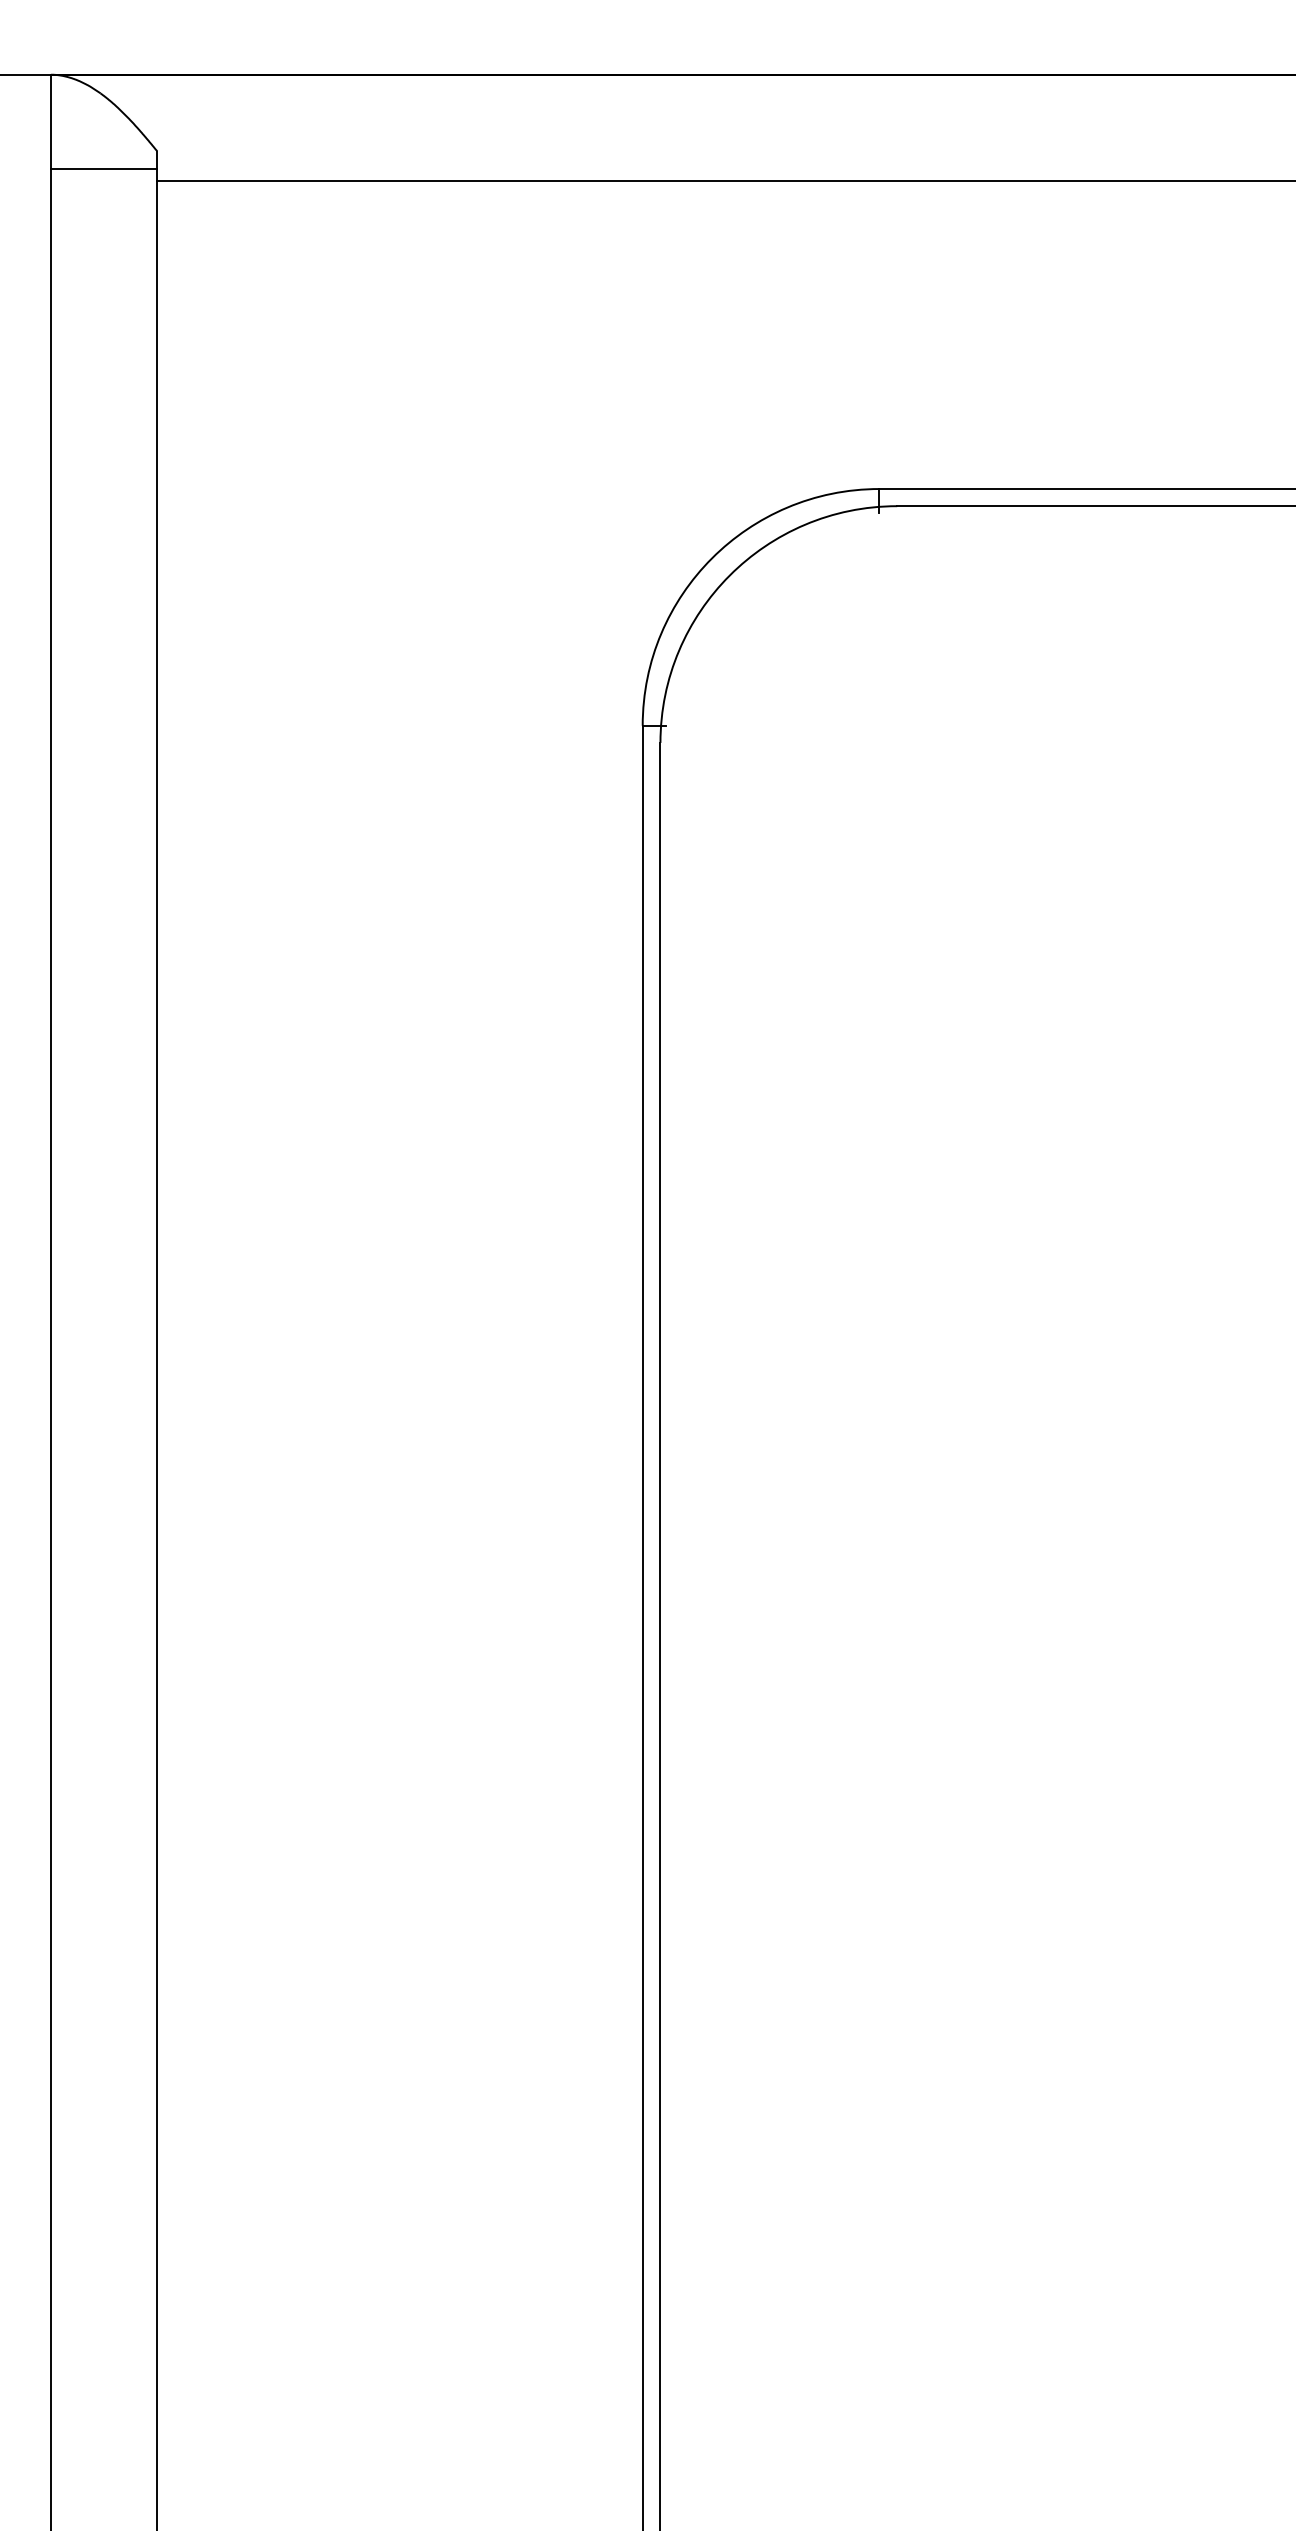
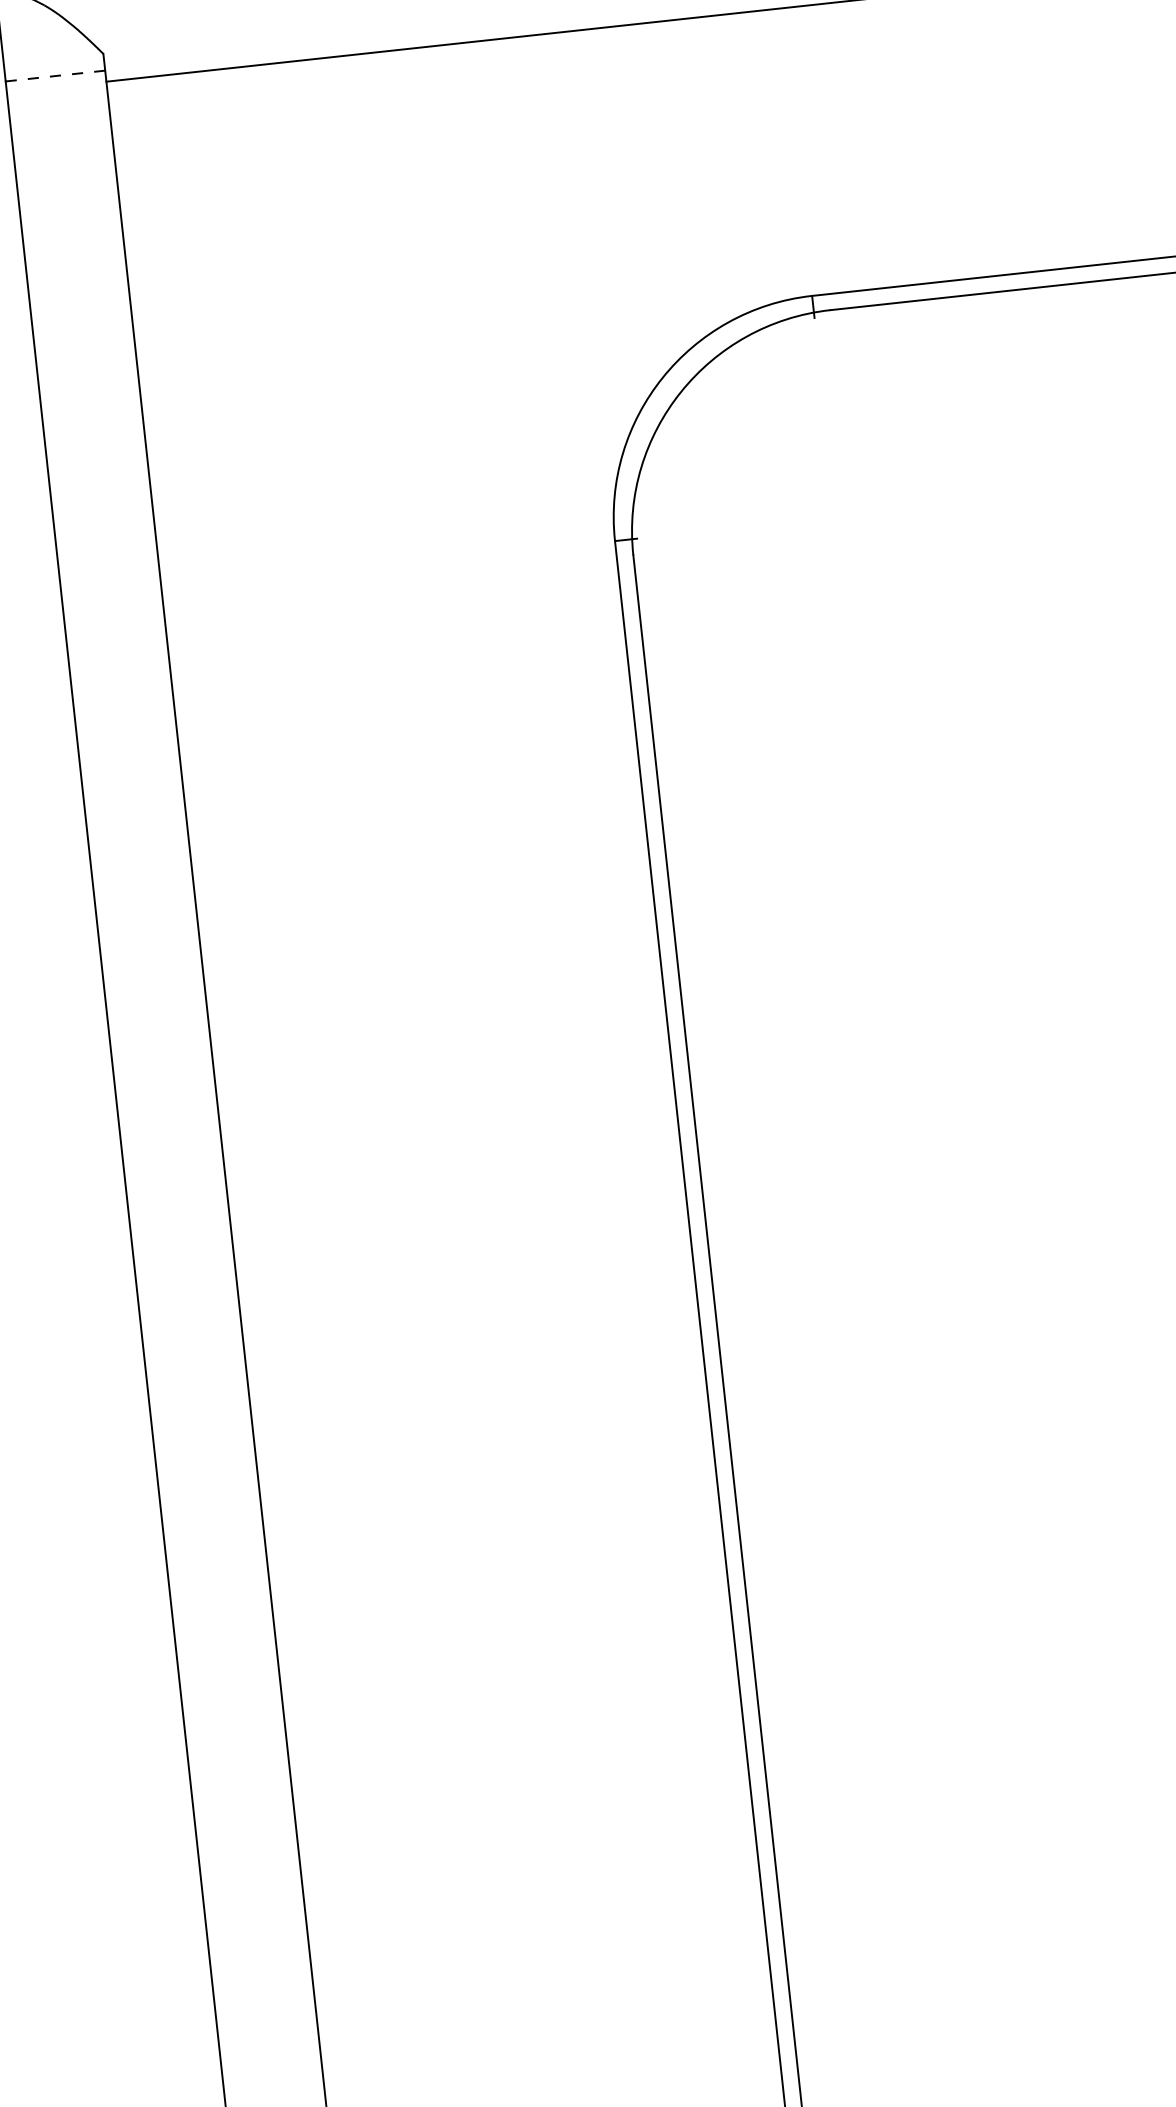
line: (104, 169) -> (55, 76), solid -> dashed

